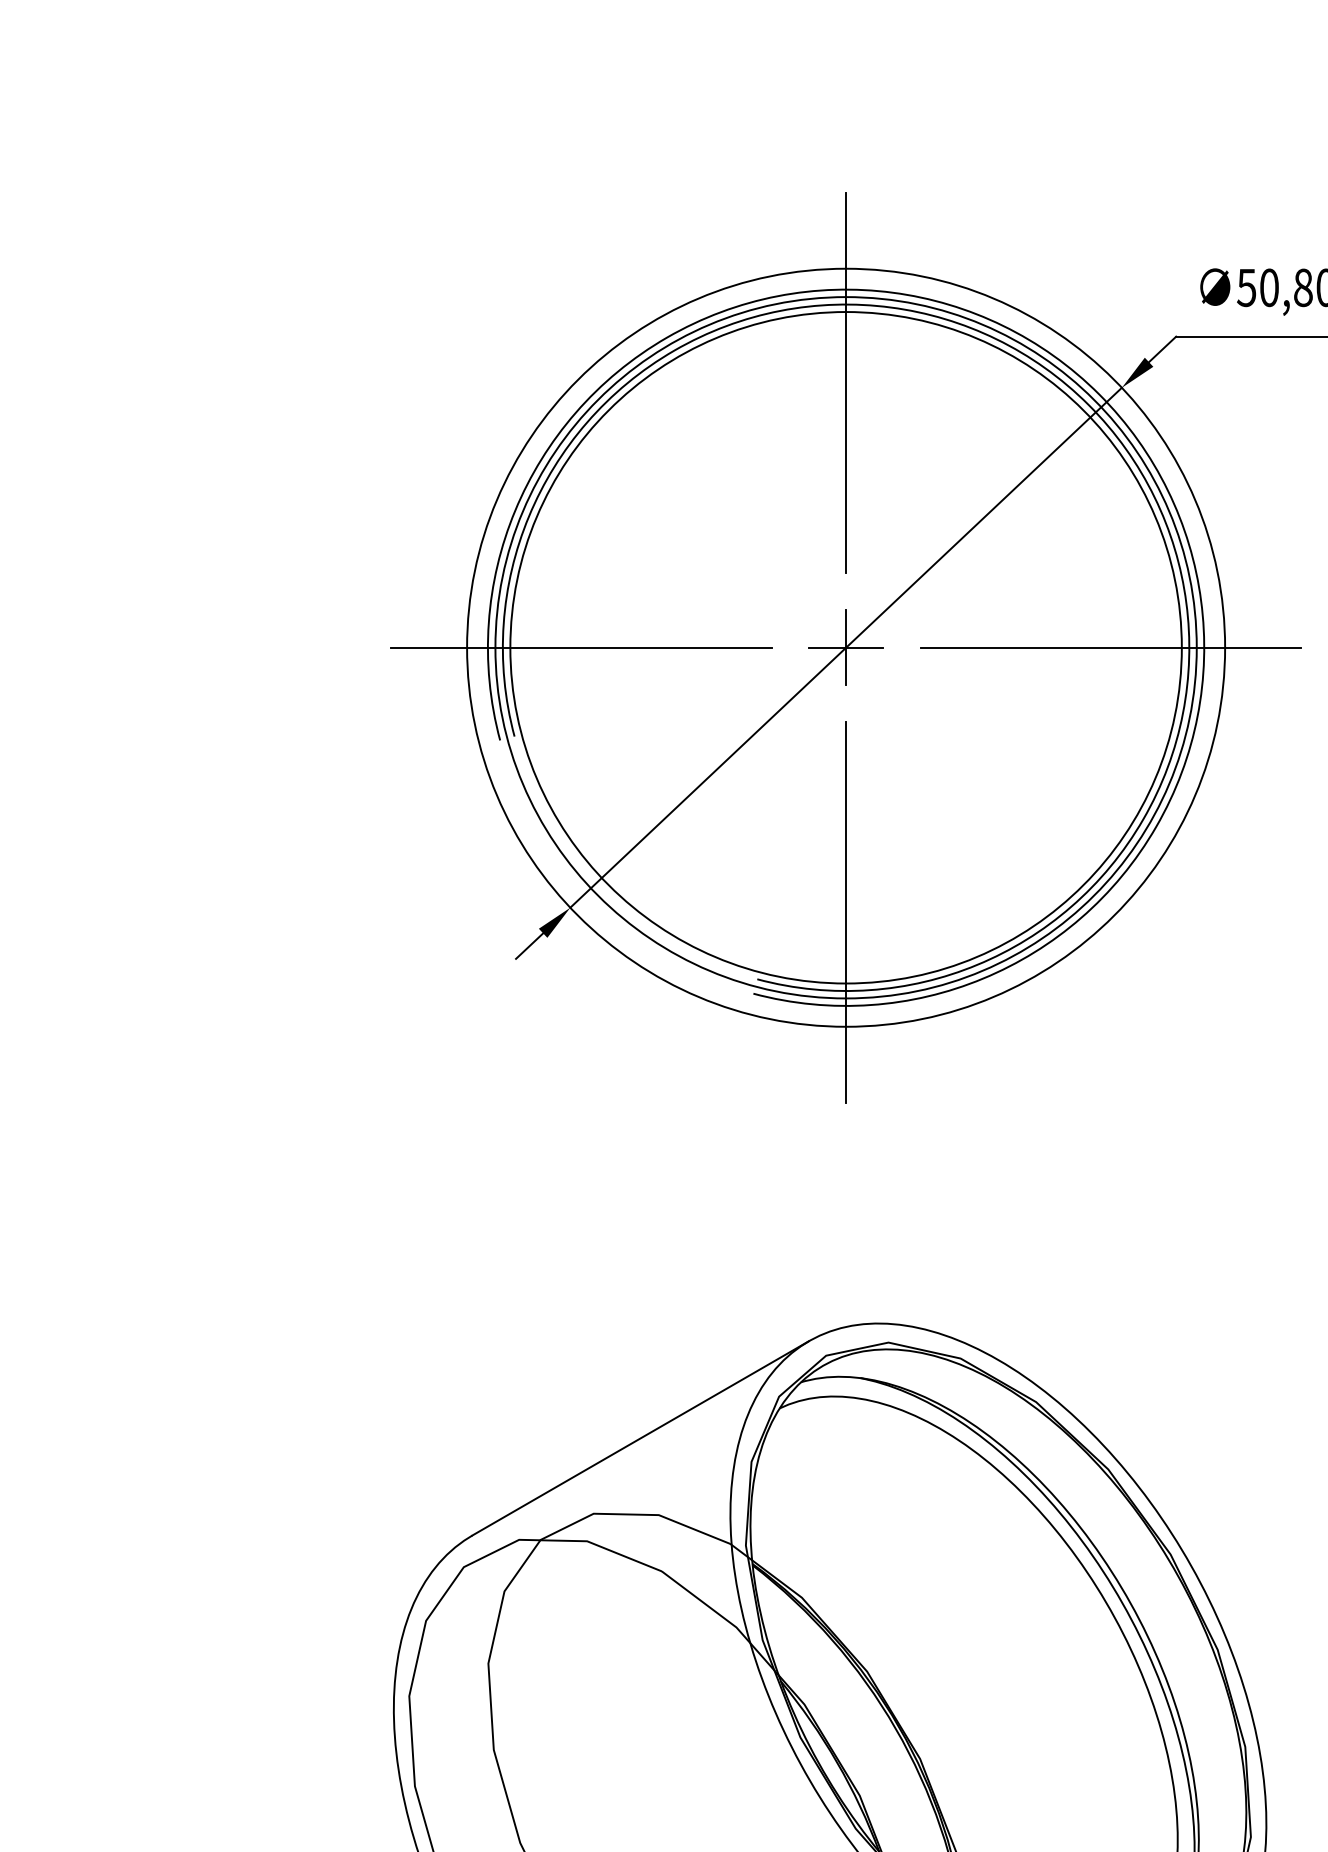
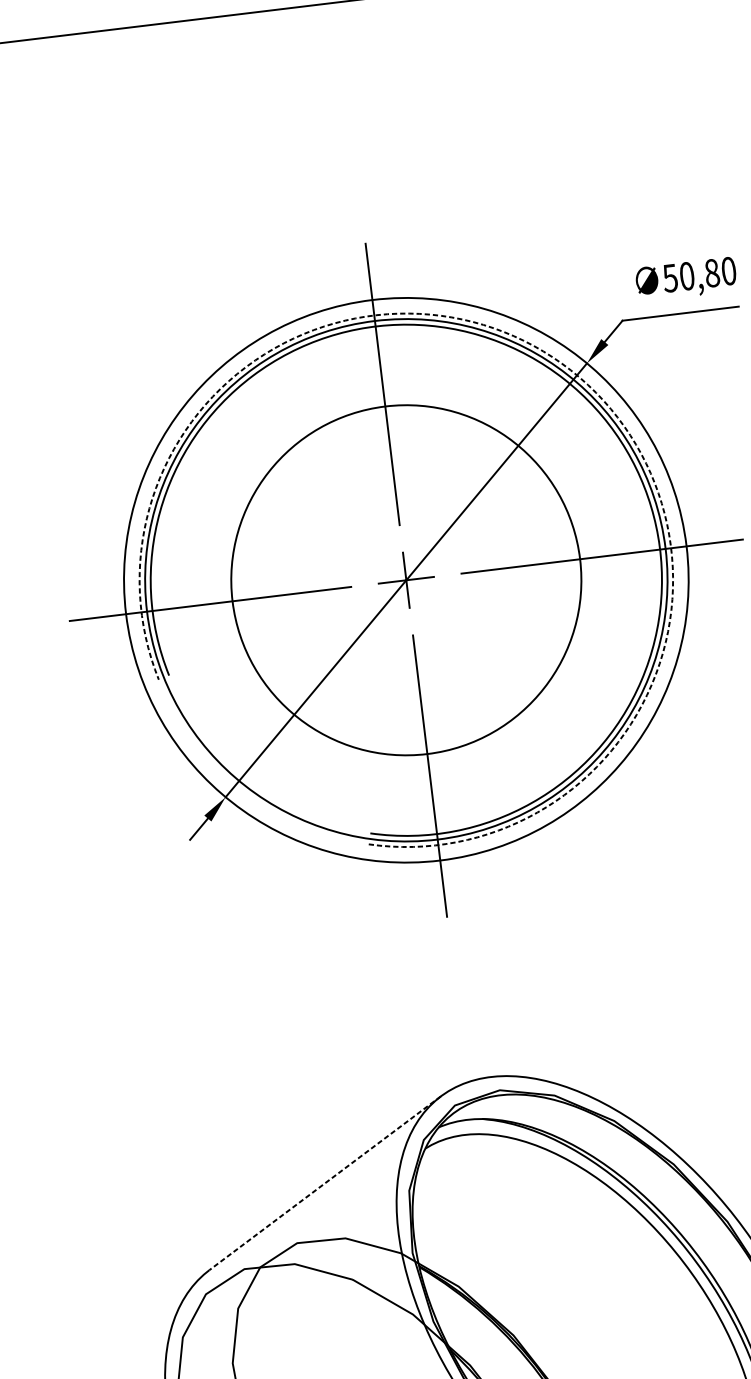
arc: (1099, 394) -> (571, 370), solid -> dashed
circle: (845, 647) -> (405, 580), size x0.7
line: (640, 1438) -> (325, 1183), solid -> dashed

